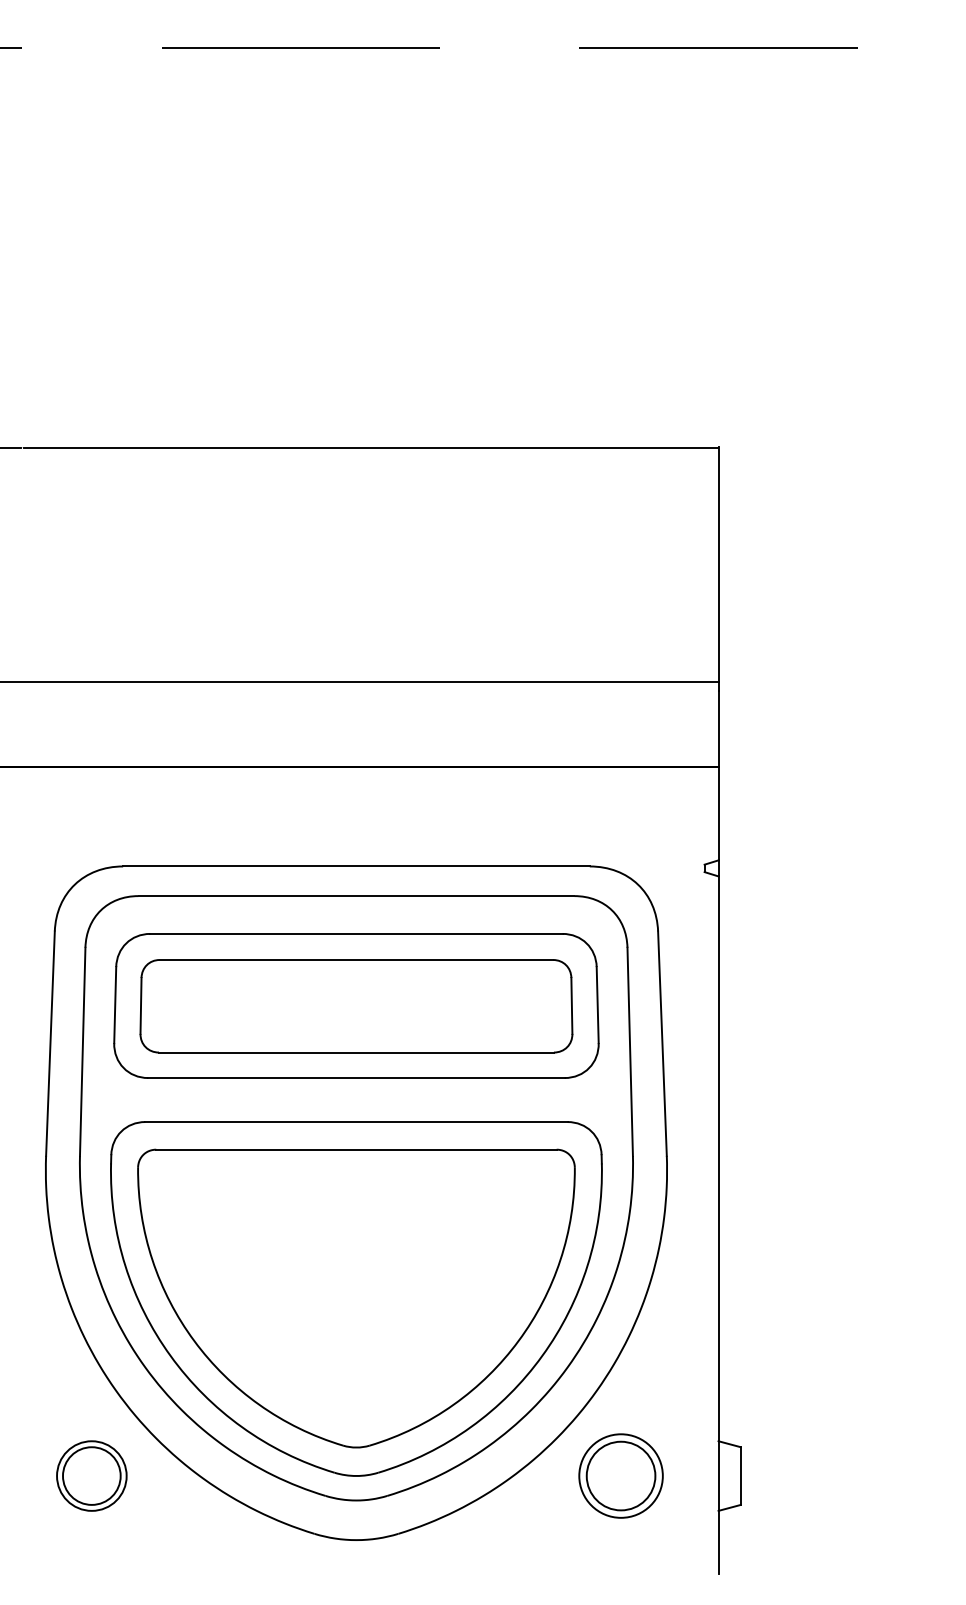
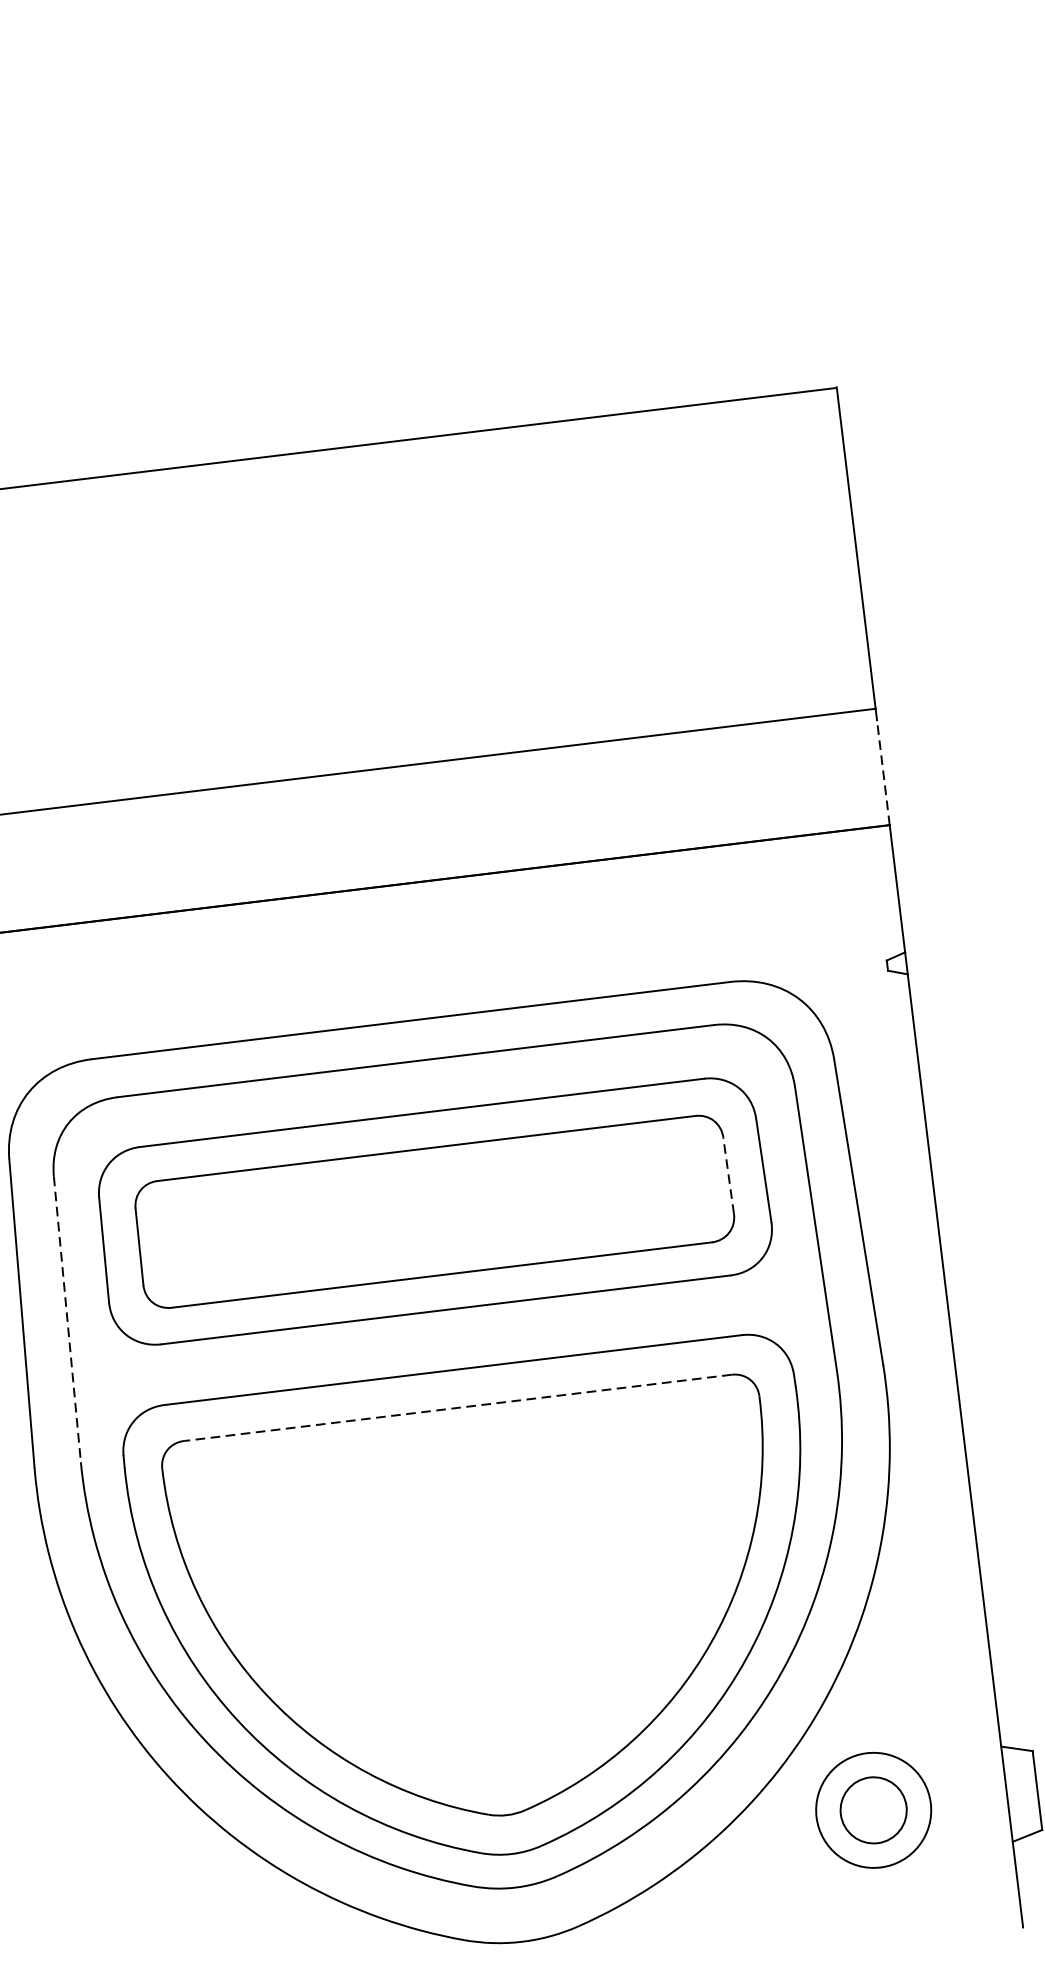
line: (718, 728) -> (883, 772), solid -> dashed
line: (571, 1005) -> (728, 1175), solid -> dashed
line: (82, 1052) -> (67, 1320), solid -> dashed
line: (355, 1149) -> (456, 1407), solid -> dashed
part: (91, 1475) -> (149, 1897), removed
circle: (620, 1475) -> (872, 1809), size x0.7

